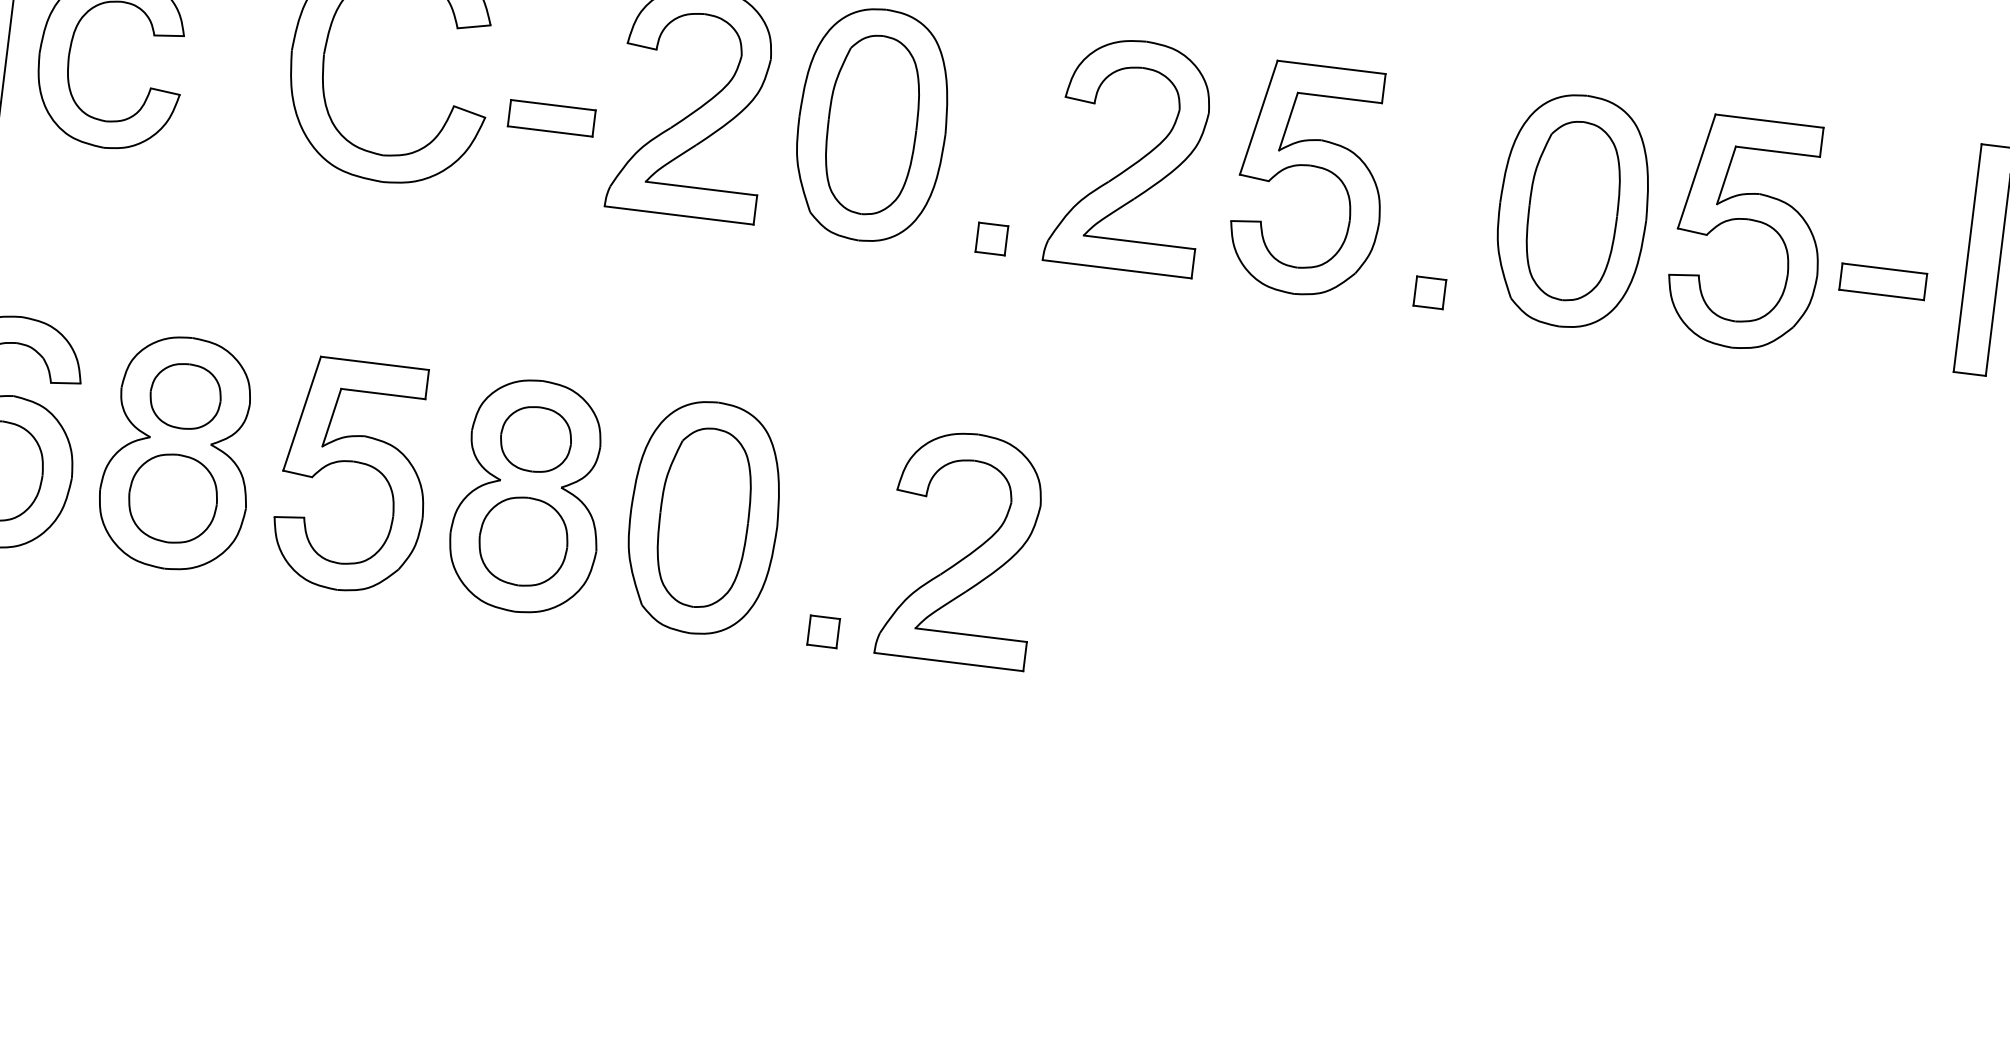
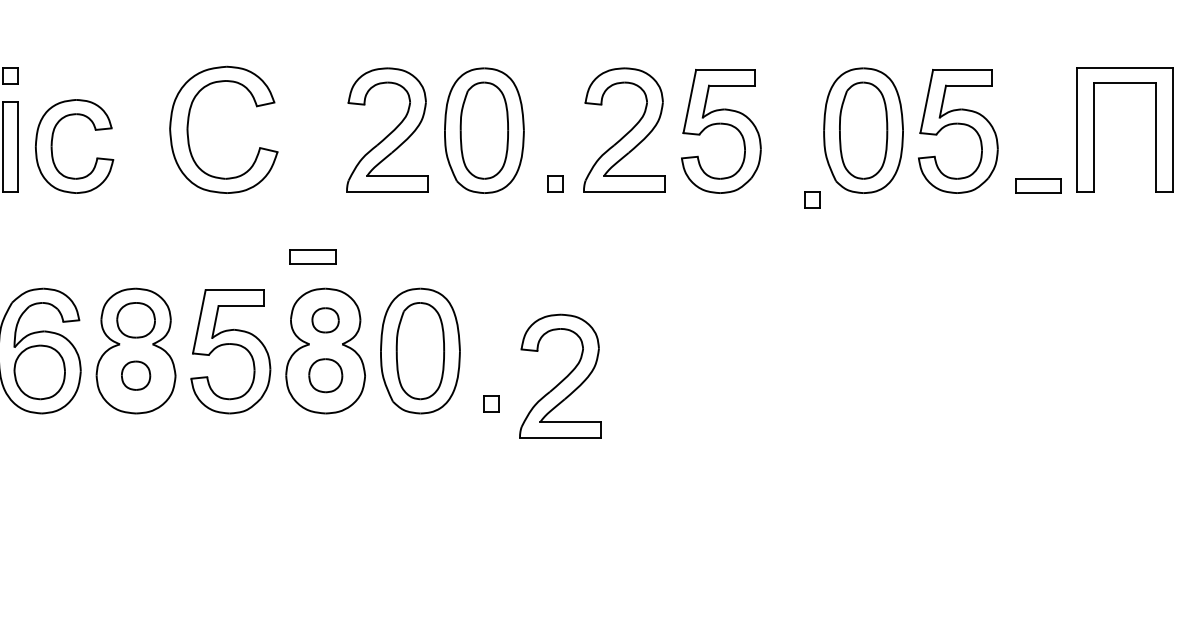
part: (550, 117) -> (312, 256), moved
part: (1883, 280) -> (1038, 185), moved
part: (1429, 292) -> (812, 199), moved
part: (535, 439) -> (325, 320), size x0.7
part: (172, 498) -> (135, 375), size x0.6
part: (523, 541) -> (325, 375), size x0.7
part: (963, 546) -> (560, 375), moved

